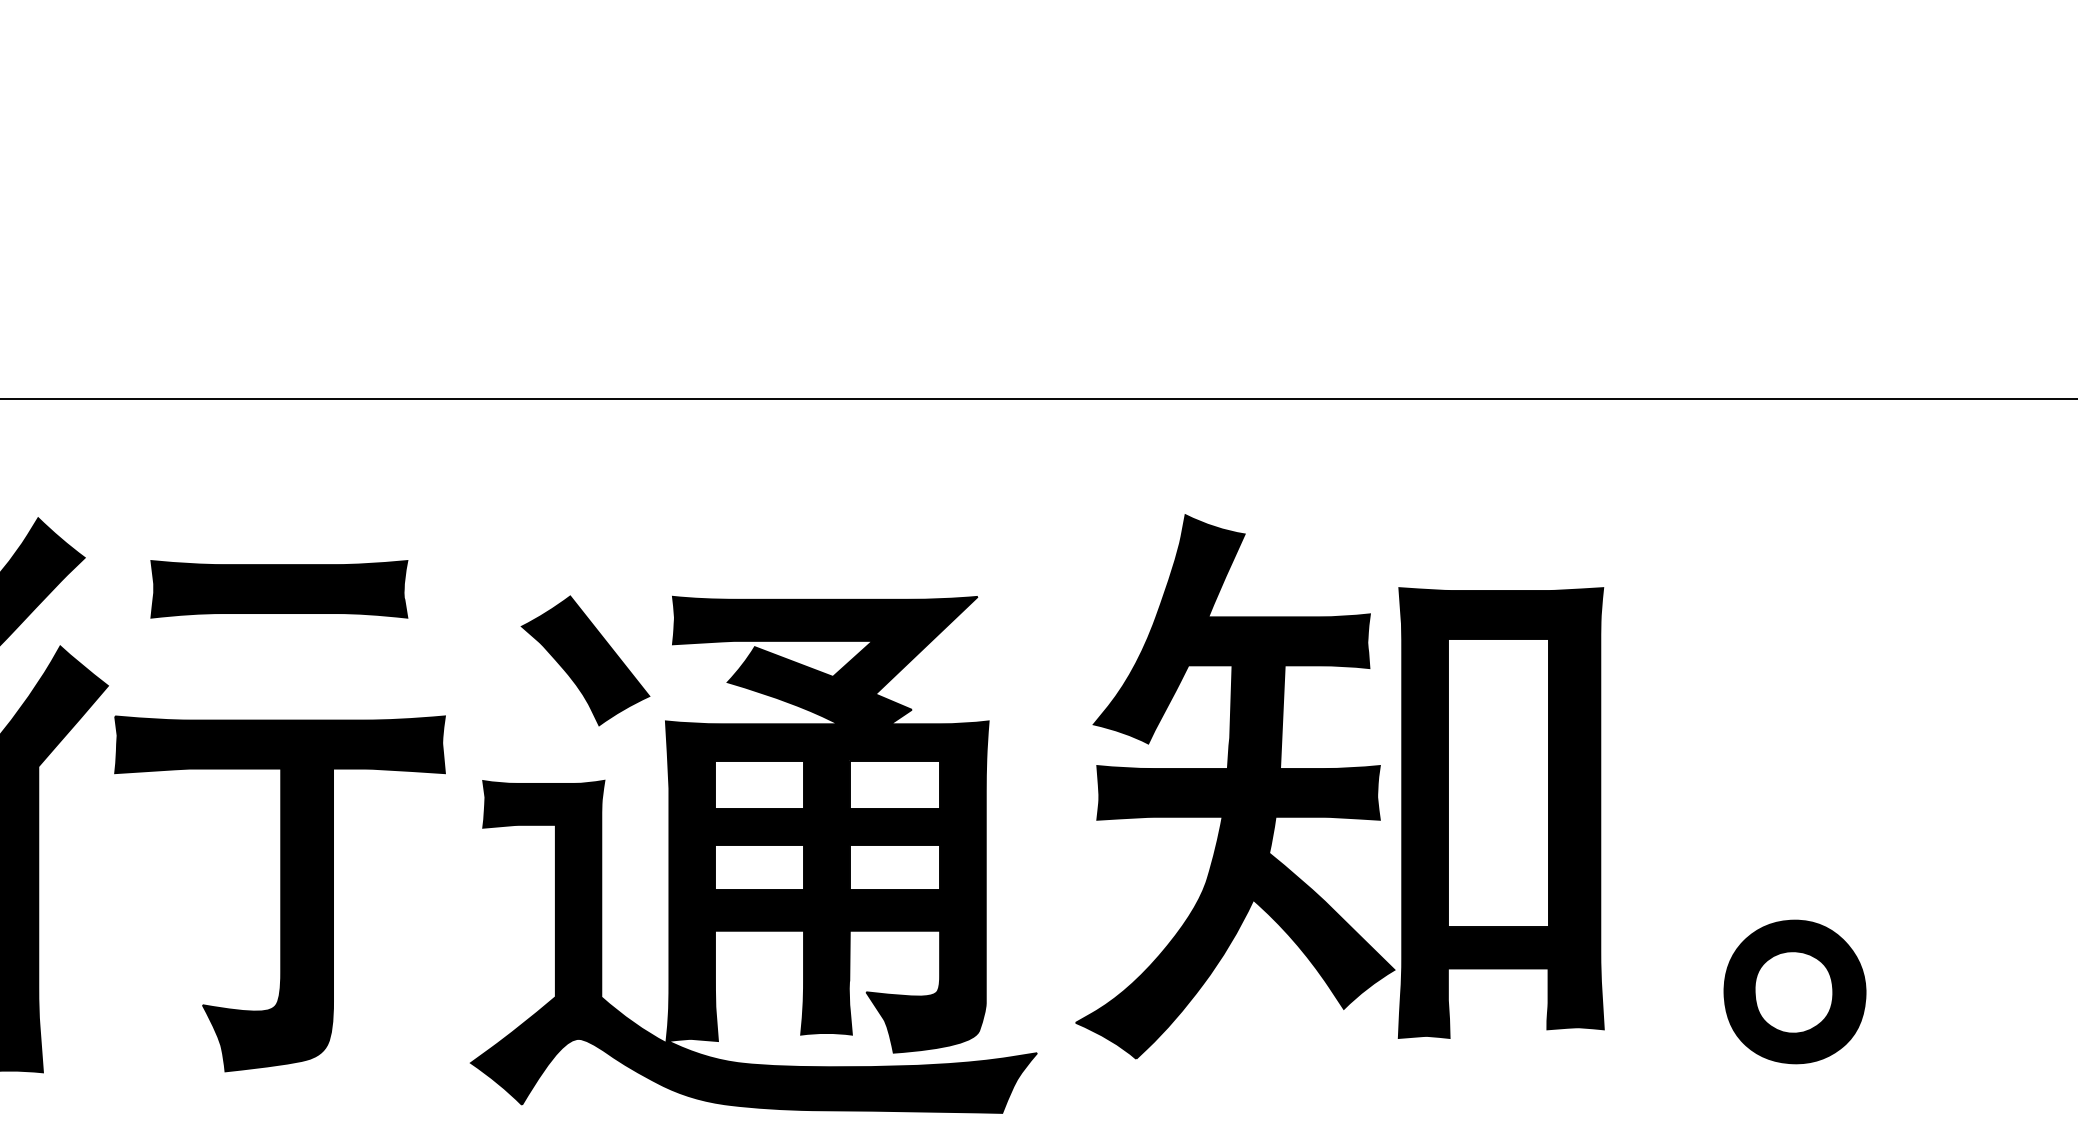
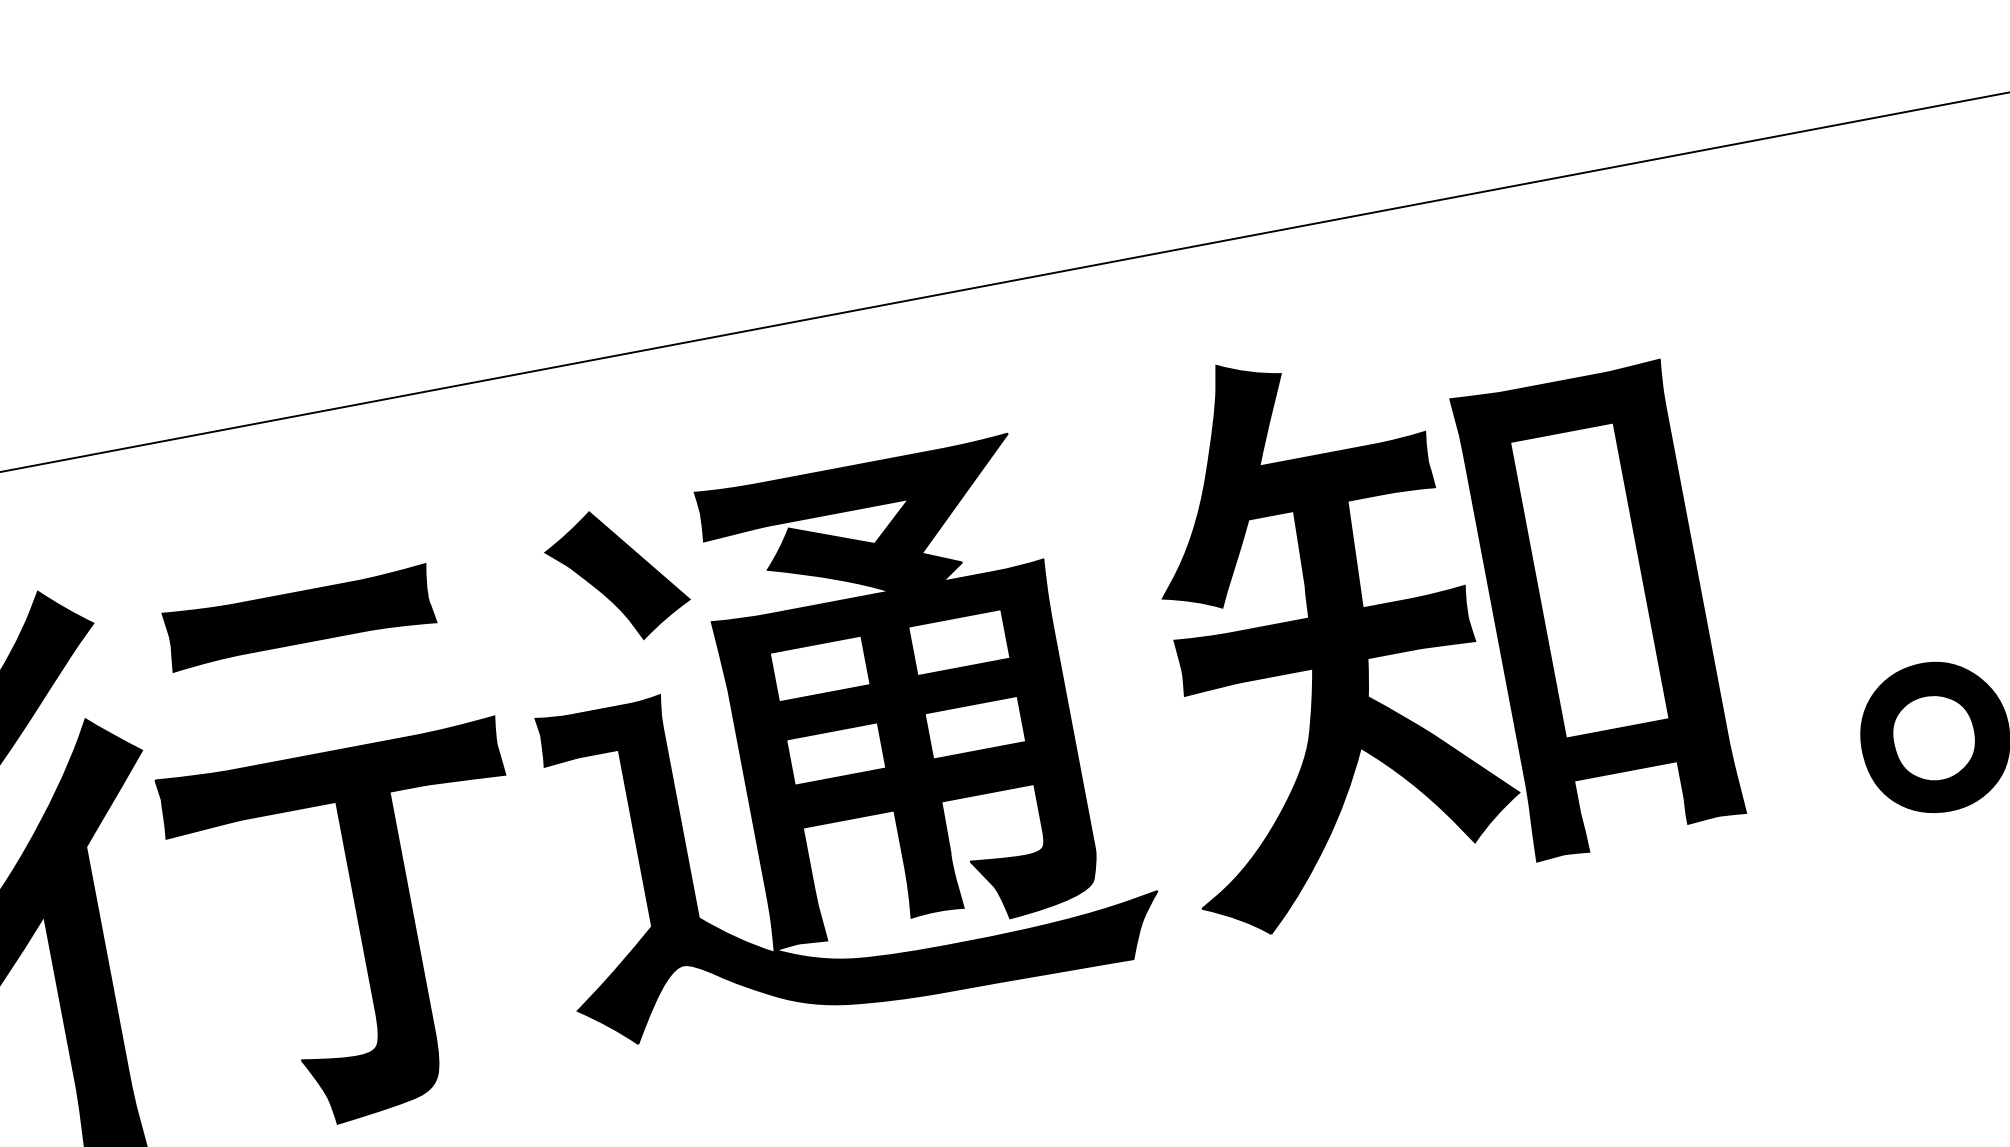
part: (753, 854) -> (827, 741), moved

